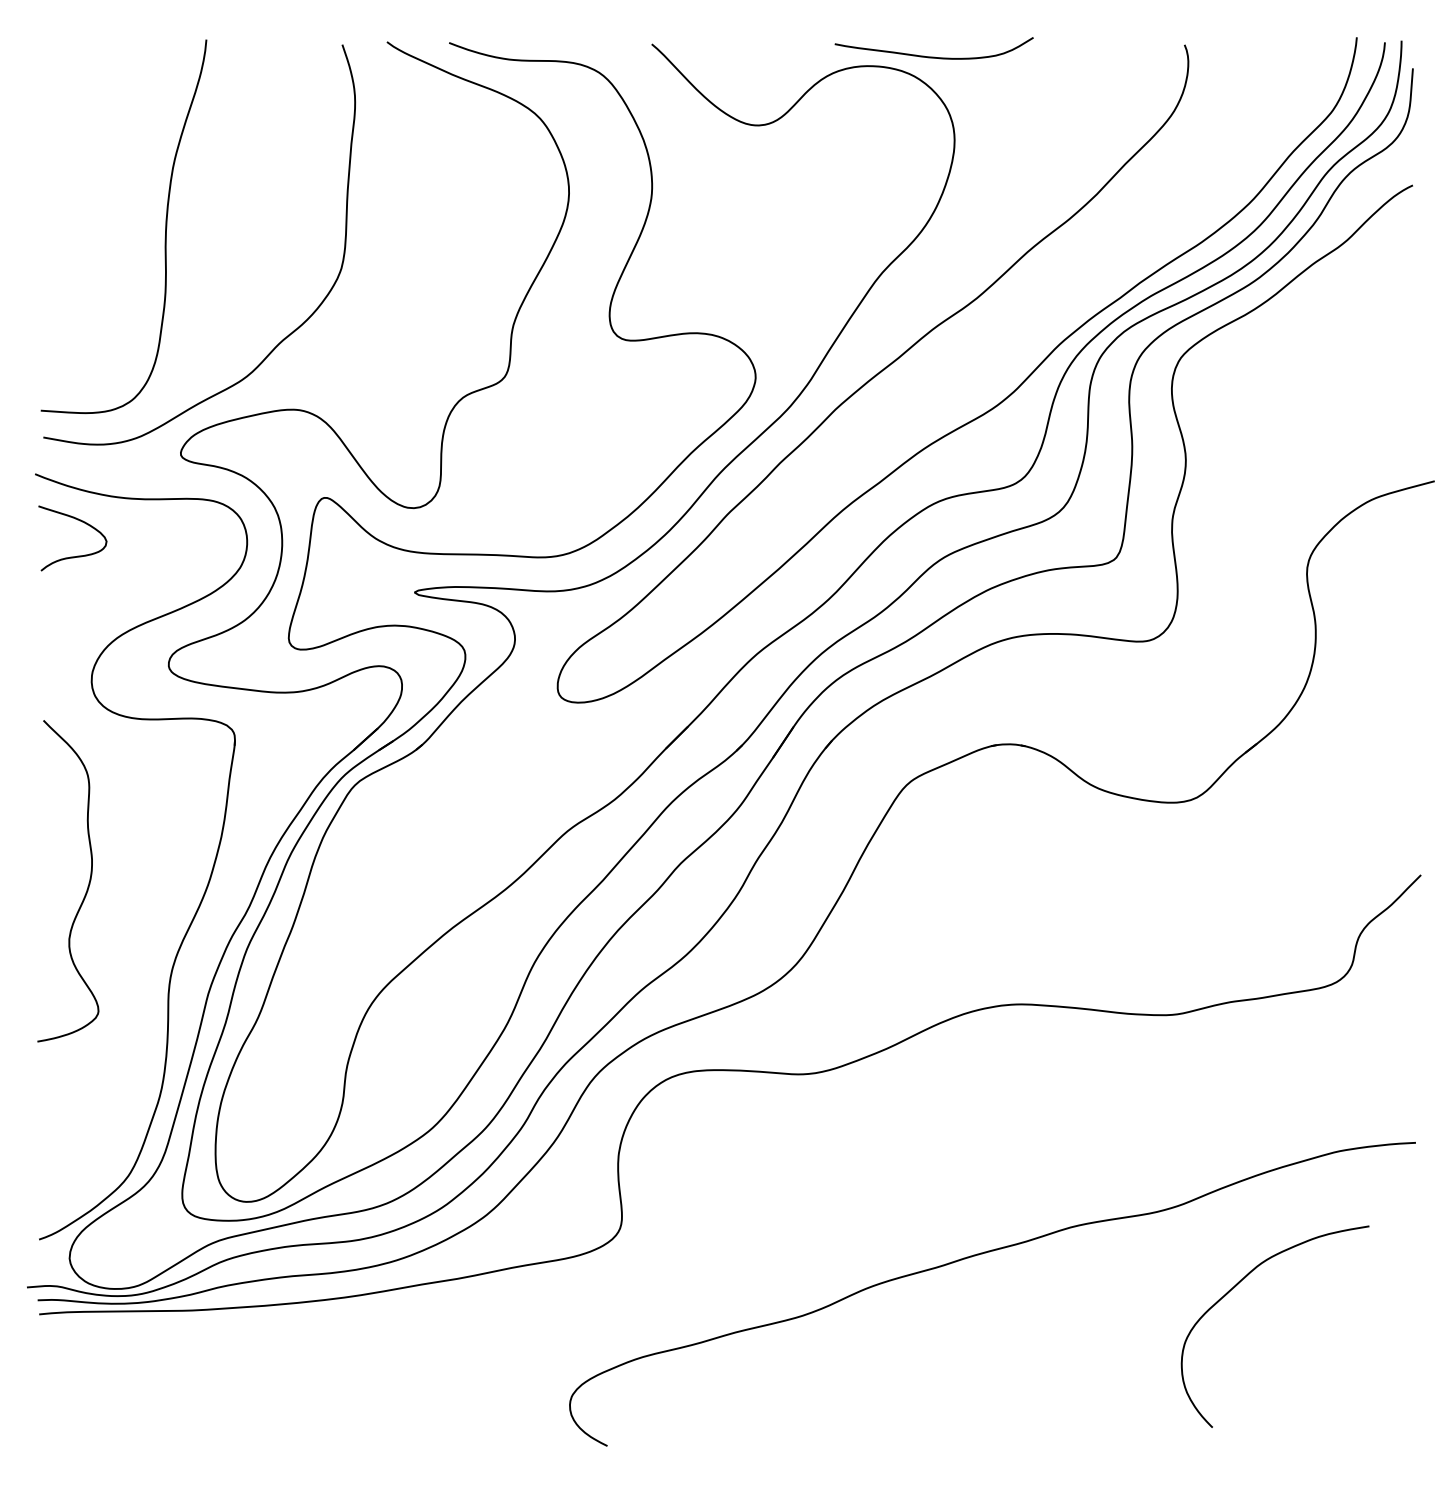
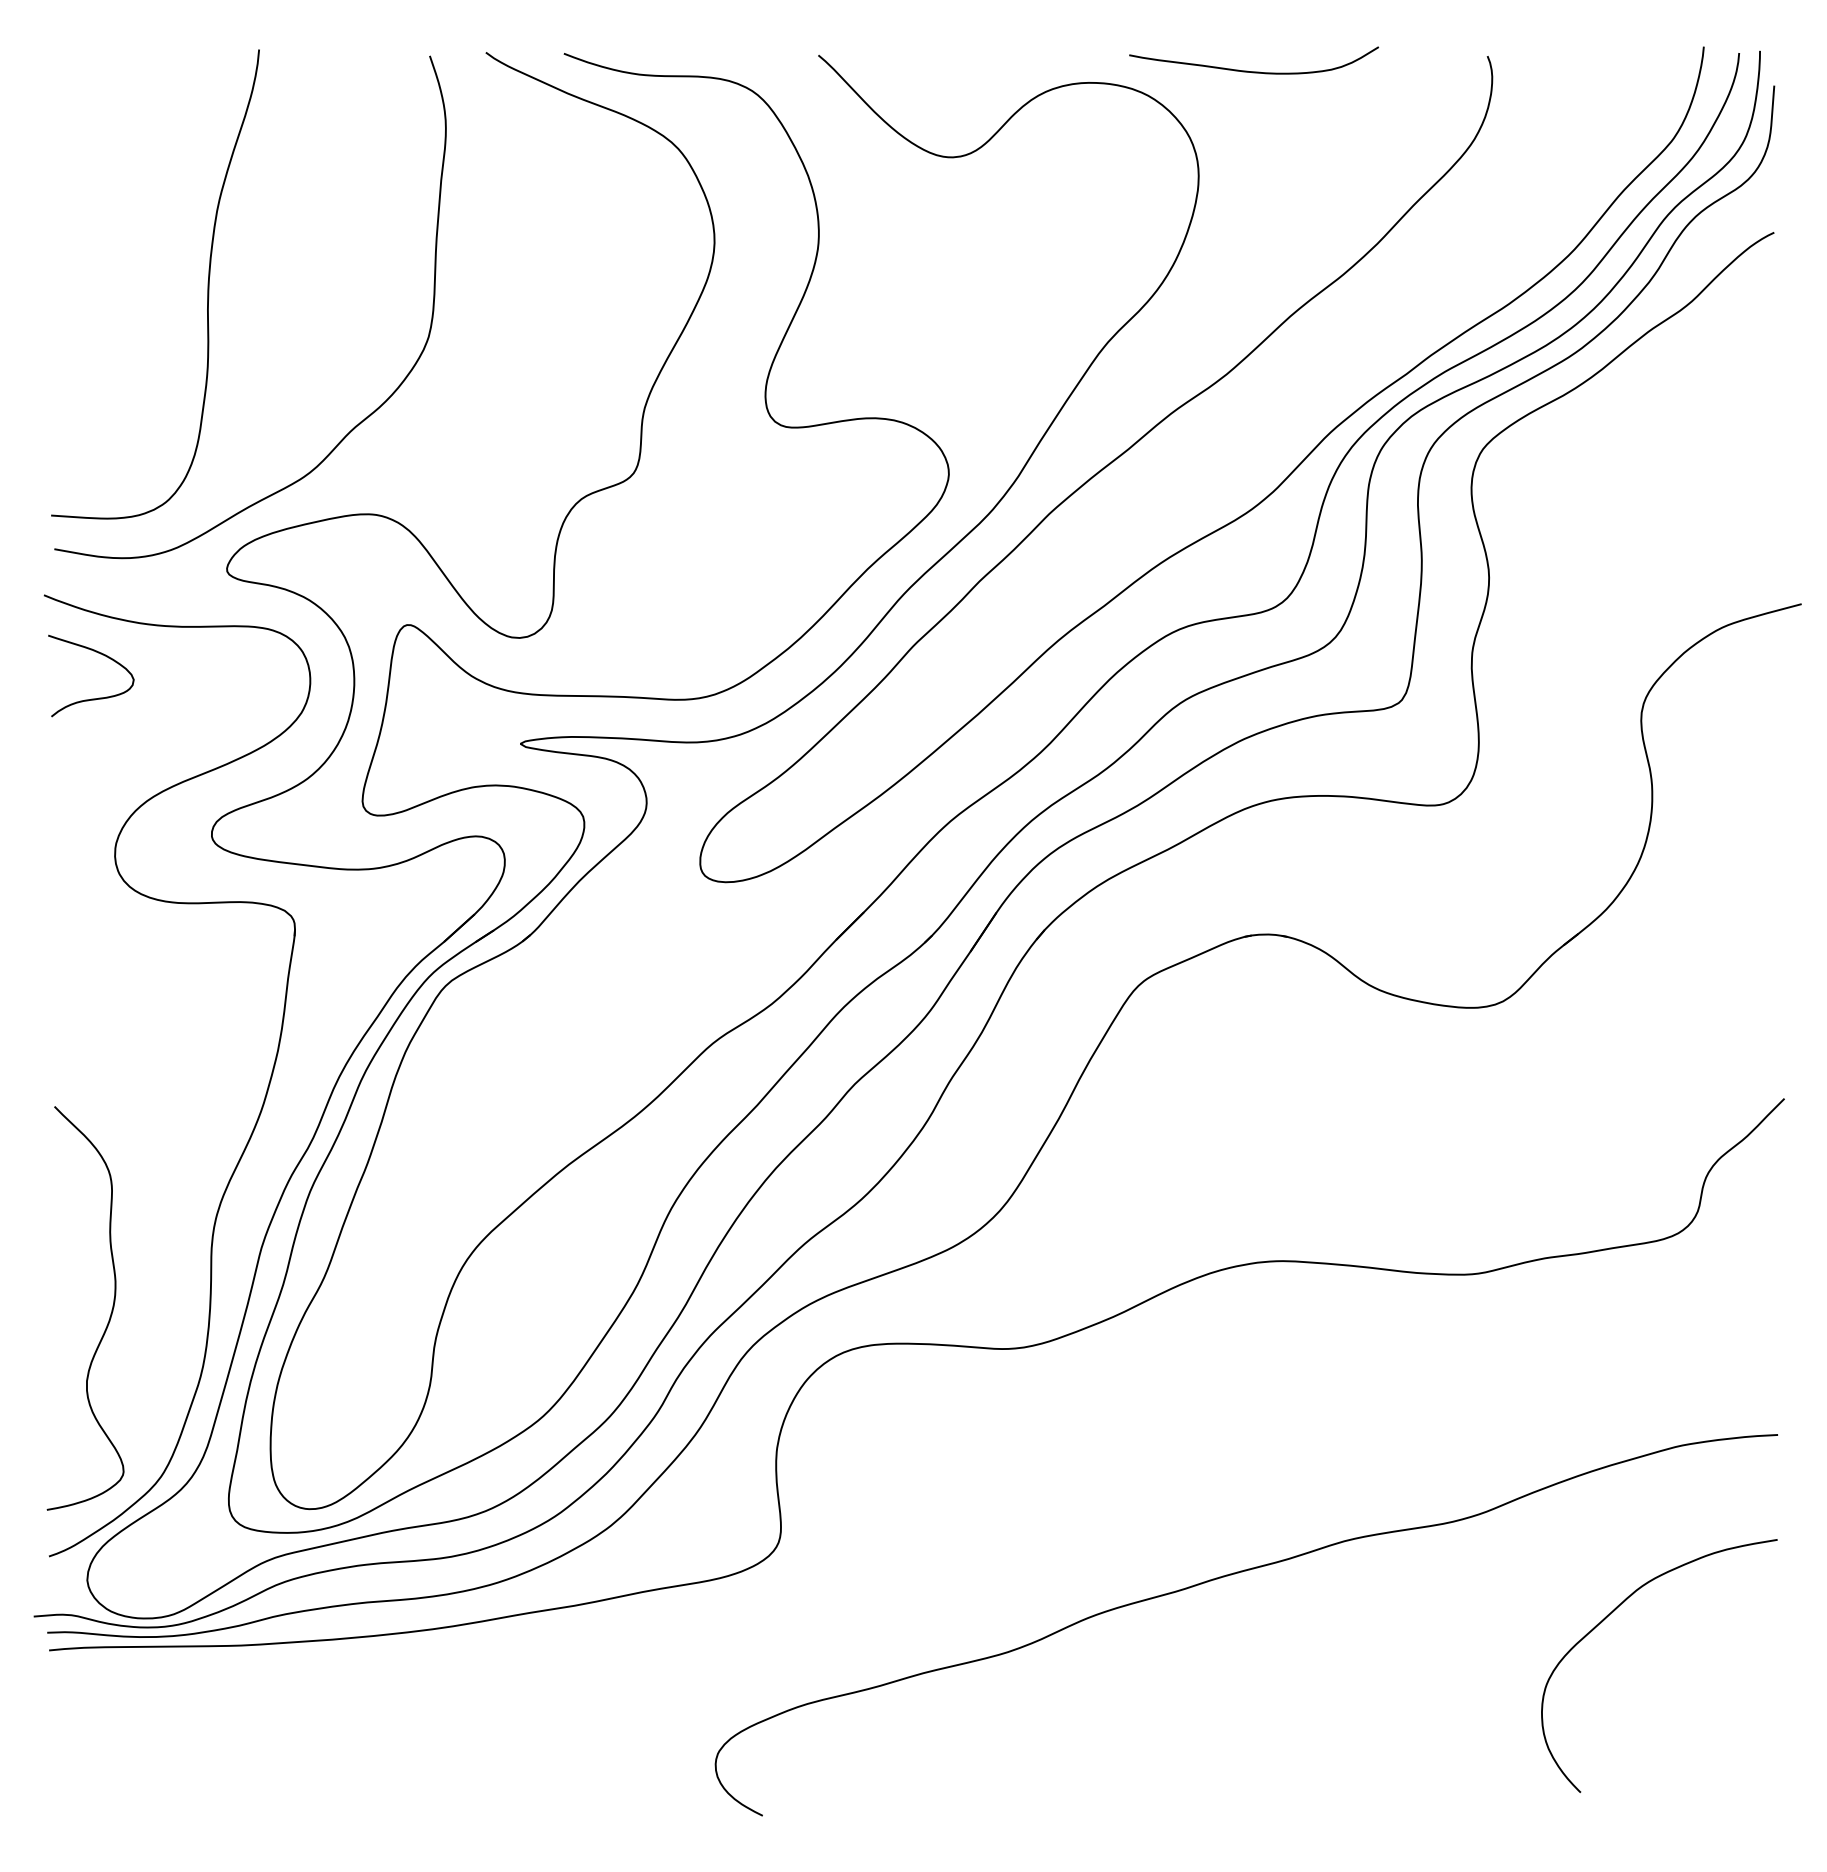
curve: (933, 57) -> (1253, 71), moved
curve: (87, 887) -> (109, 1316), moved
curve: (1237, 1284) -> (1612, 1613), moved

